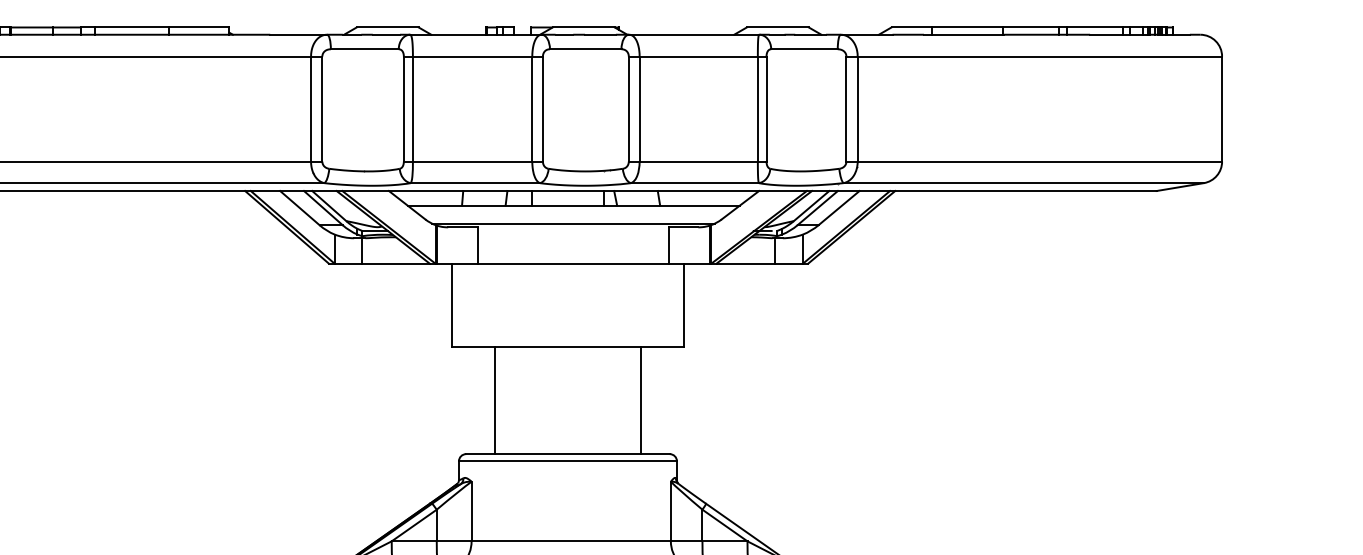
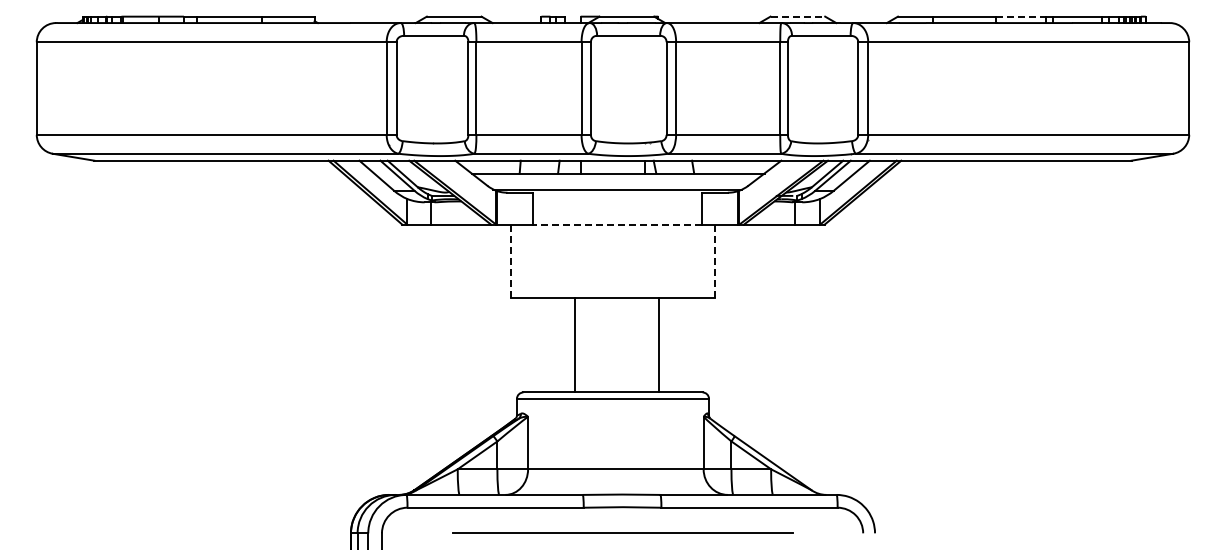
line: (778, 27) -> (798, 16), solid -> dashed
line: (1031, 27) -> (1021, 16), solid -> dashed
line: (573, 263) -> (617, 224), solid -> dashed
line: (451, 305) -> (510, 261), solid -> dashed
line: (684, 305) -> (715, 261), solid -> dashed
line: (494, 400) -> (574, 345), moved
line: (641, 400) -> (659, 345), moved

